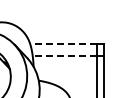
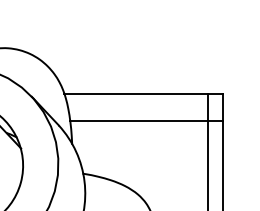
line: (62, 43) -> (134, 93), dashed -> solid
line: (64, 56) -> (138, 121), dashed -> solid

